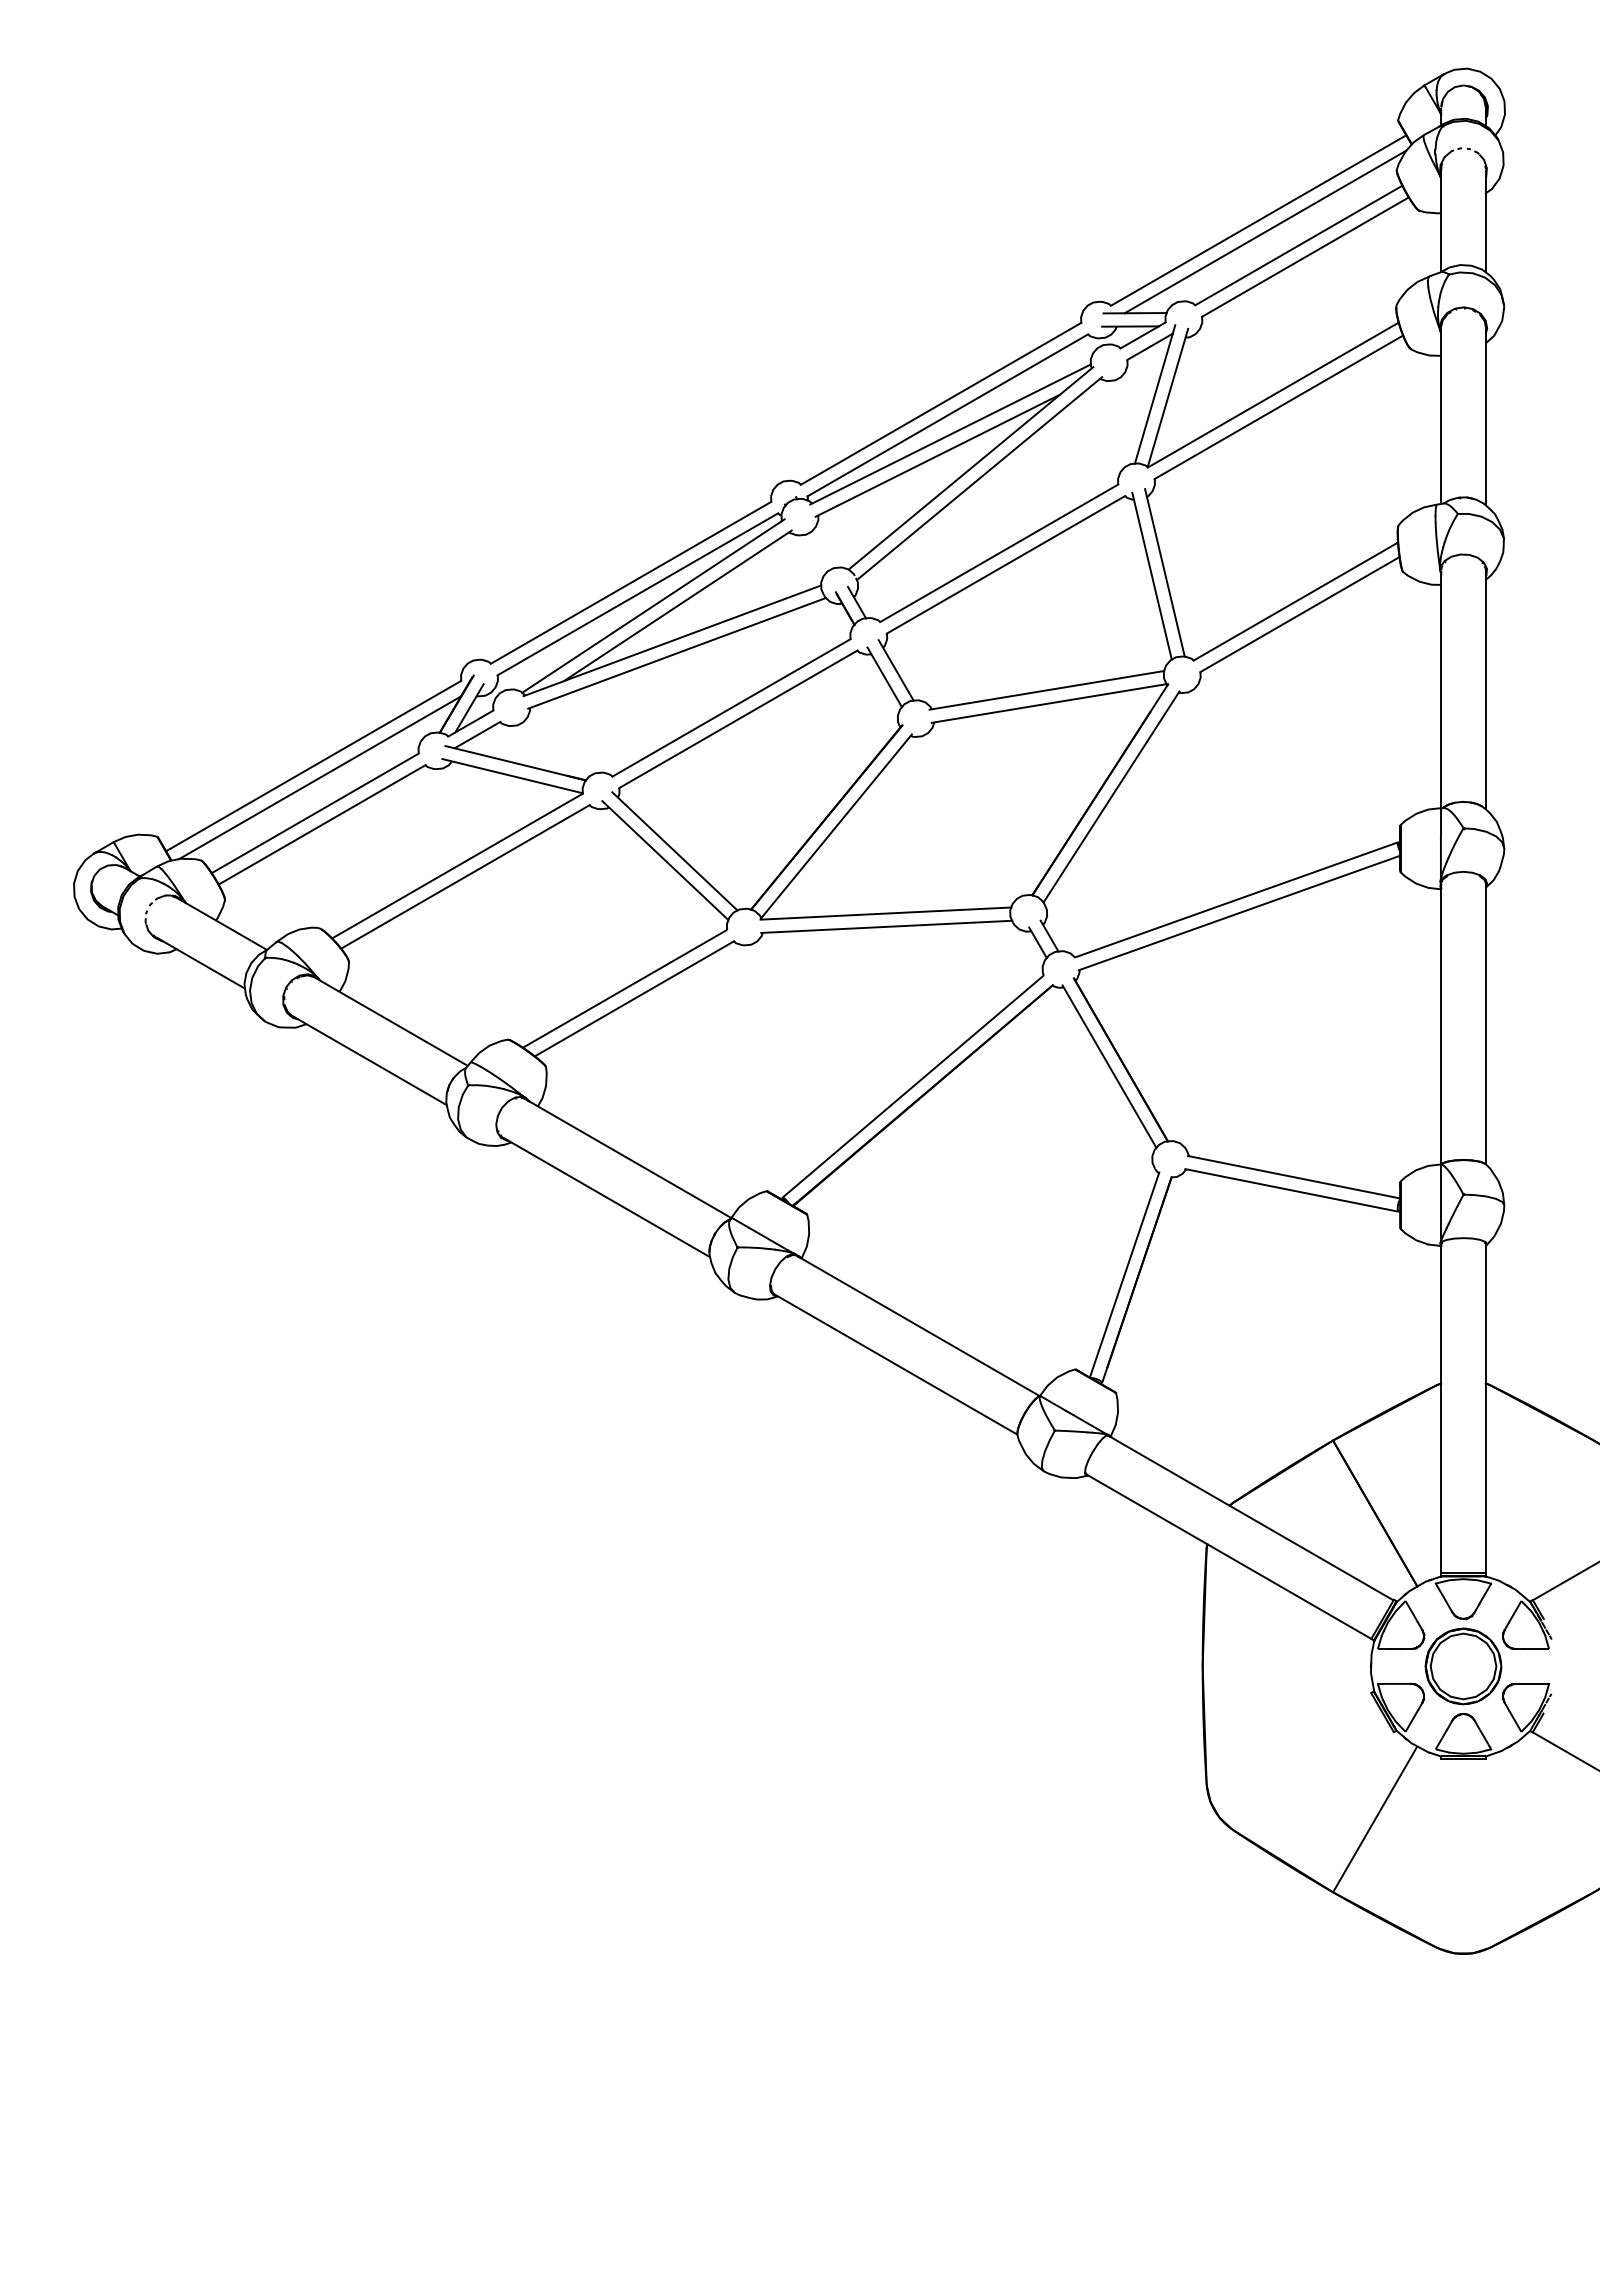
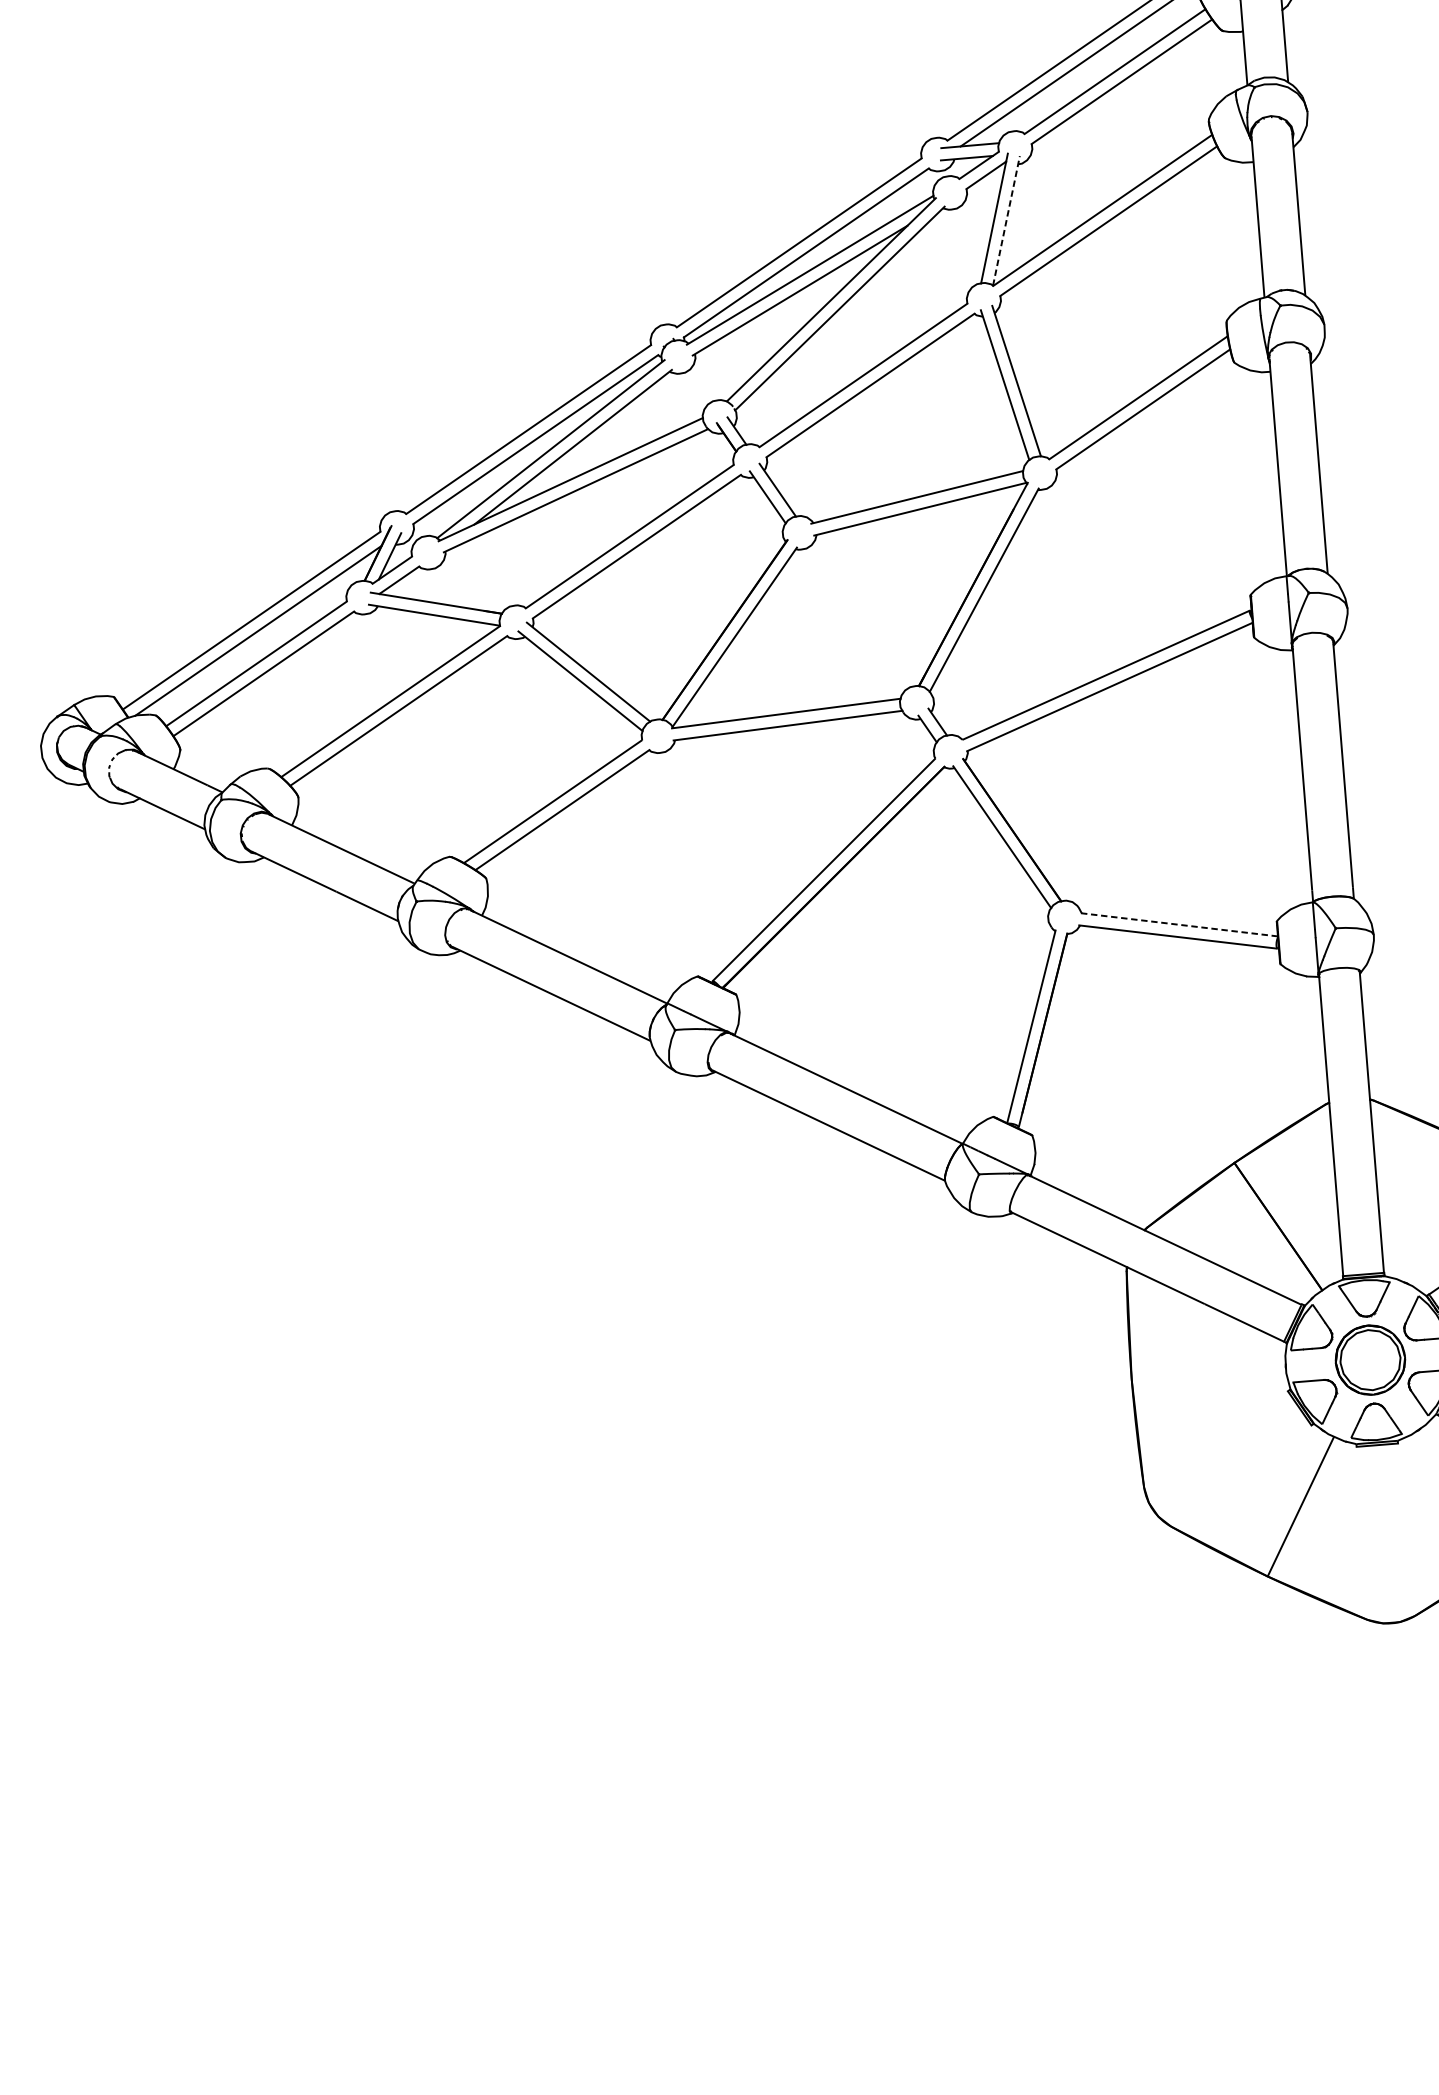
line: (1168, 397) -> (1006, 220), solid -> dashed
line: (1293, 1177) -> (1178, 925), solid -> dashed

